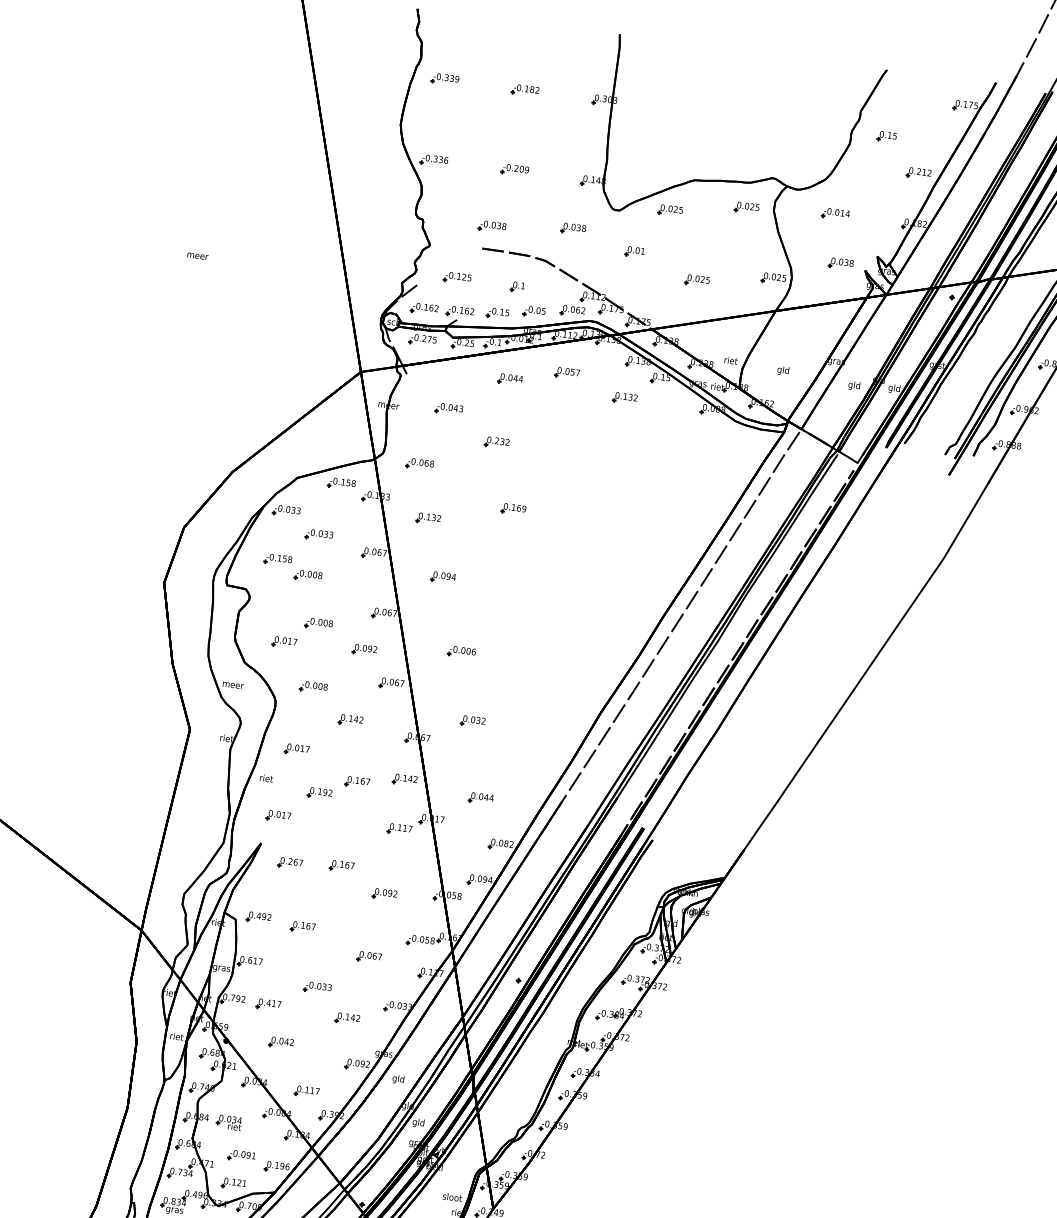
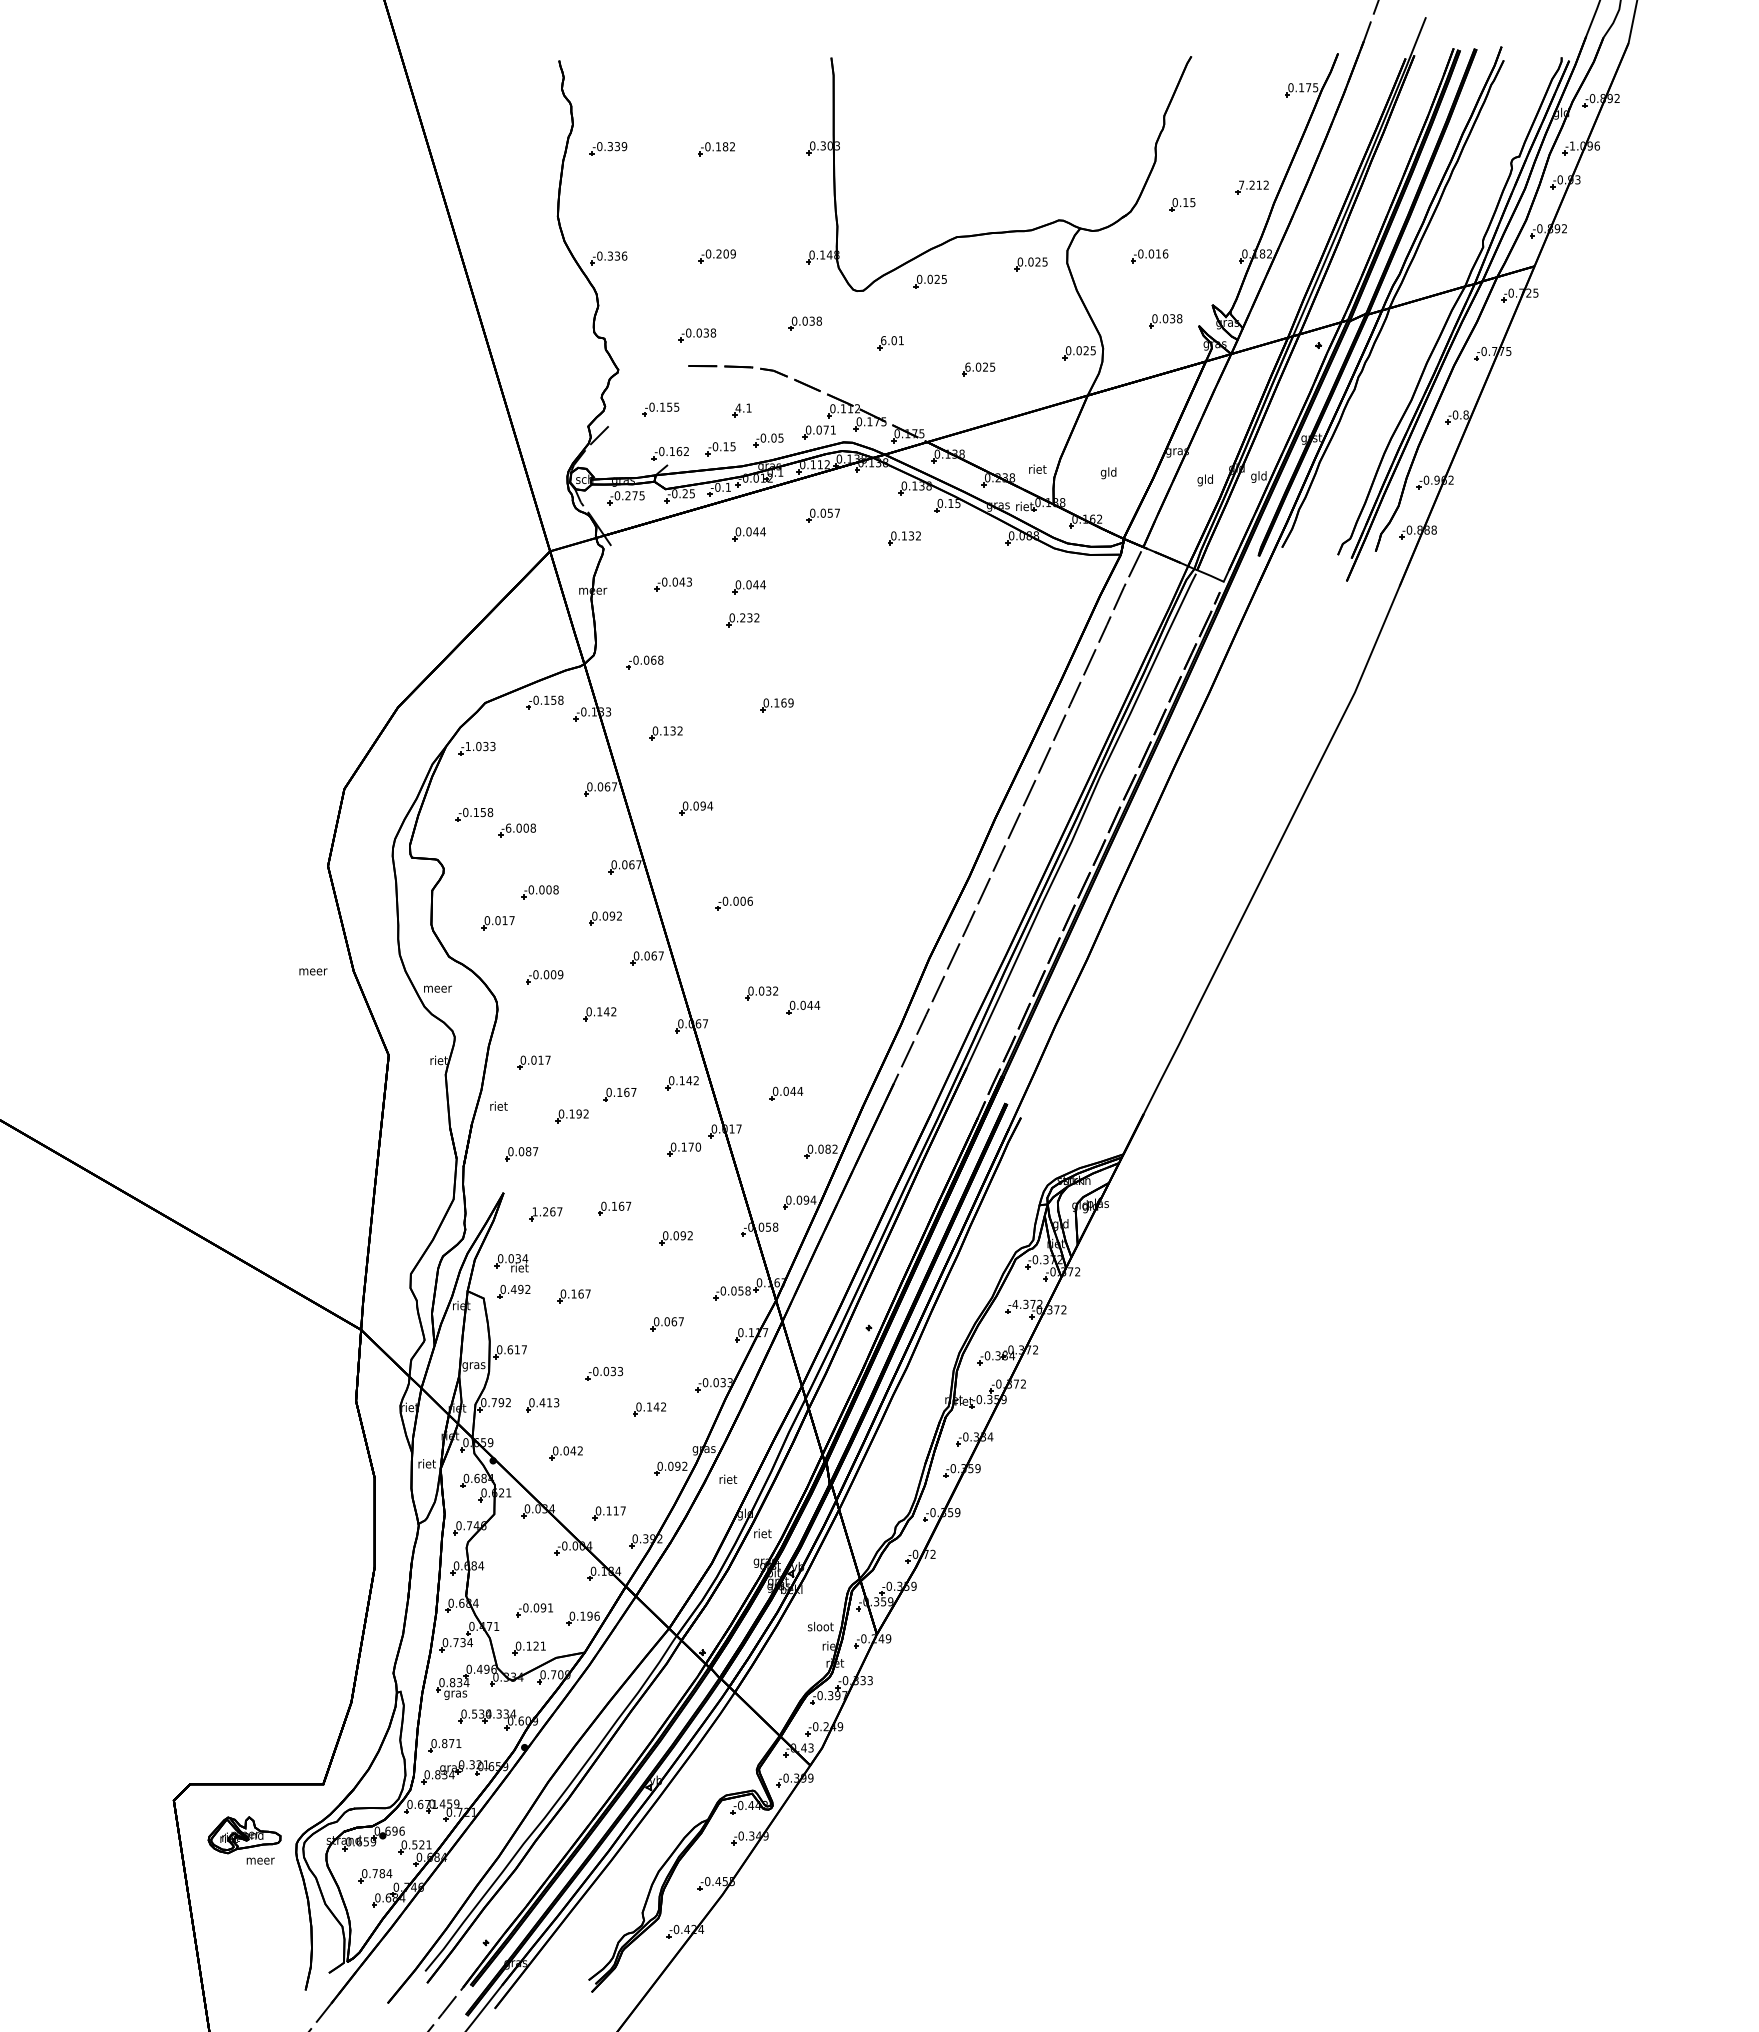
part: (887, 136) -> (1182, 204), moved
text: (911, 170) -> (1241, 184), 0.212 -> 7.212
text: (847, 213) -> (1165, 253), -0.014 -> -0.016
text: (629, 249) -> (883, 340), 0.01 -> 6.01
text: (197, 256) -> (313, 971), moved
text: (464, 276) -> (669, 406), -0.125 -> -0.155
text: (689, 277) -> (967, 366), 0.025 -> 6.025
text: (515, 284) -> (738, 407), 0.1 -> 4.1
part: (424, 309) -> (622, 456), removed
text: (580, 310) -> (829, 429), 0.062 -> 0.071
part: (504, 419) -> (748, 587), added
text: (279, 508) -> (467, 746), -0.033 -> -1.033
part: (318, 534) -> (523, 774), removed
text: (301, 572) -> (508, 827), -0.008 -> -6.008
text: (325, 687) -> (560, 974), -0.008 -> -0.009
part: (502, 736) -> (803, 1007), added
text: (283, 815) -> (528, 1151), 0.017 -> 0.087
text: (407, 828) -> (694, 1146), 0.117 -> 0.170
text: (282, 860) -> (534, 1211), 0.267 -> 1.267
text: (629, 977) -> (1015, 1303), -0.372 -> -4.372
text: (279, 1004) -> (556, 1402), 0.417 -> 0.413
text: (398, 1079) -> (728, 1480), gld -> riet
part: (228, 1122) -> (511, 1263), moved
text: (418, 1123) -> (762, 1534), gld -> riet

